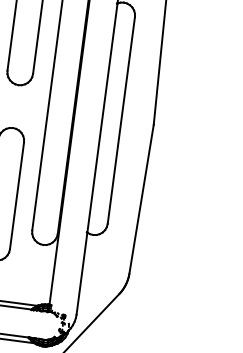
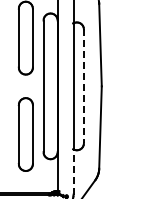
line: (120, 120) -> (83, 86), solid -> dashed
line: (81, 272) -> (73, 171), solid -> dashed

